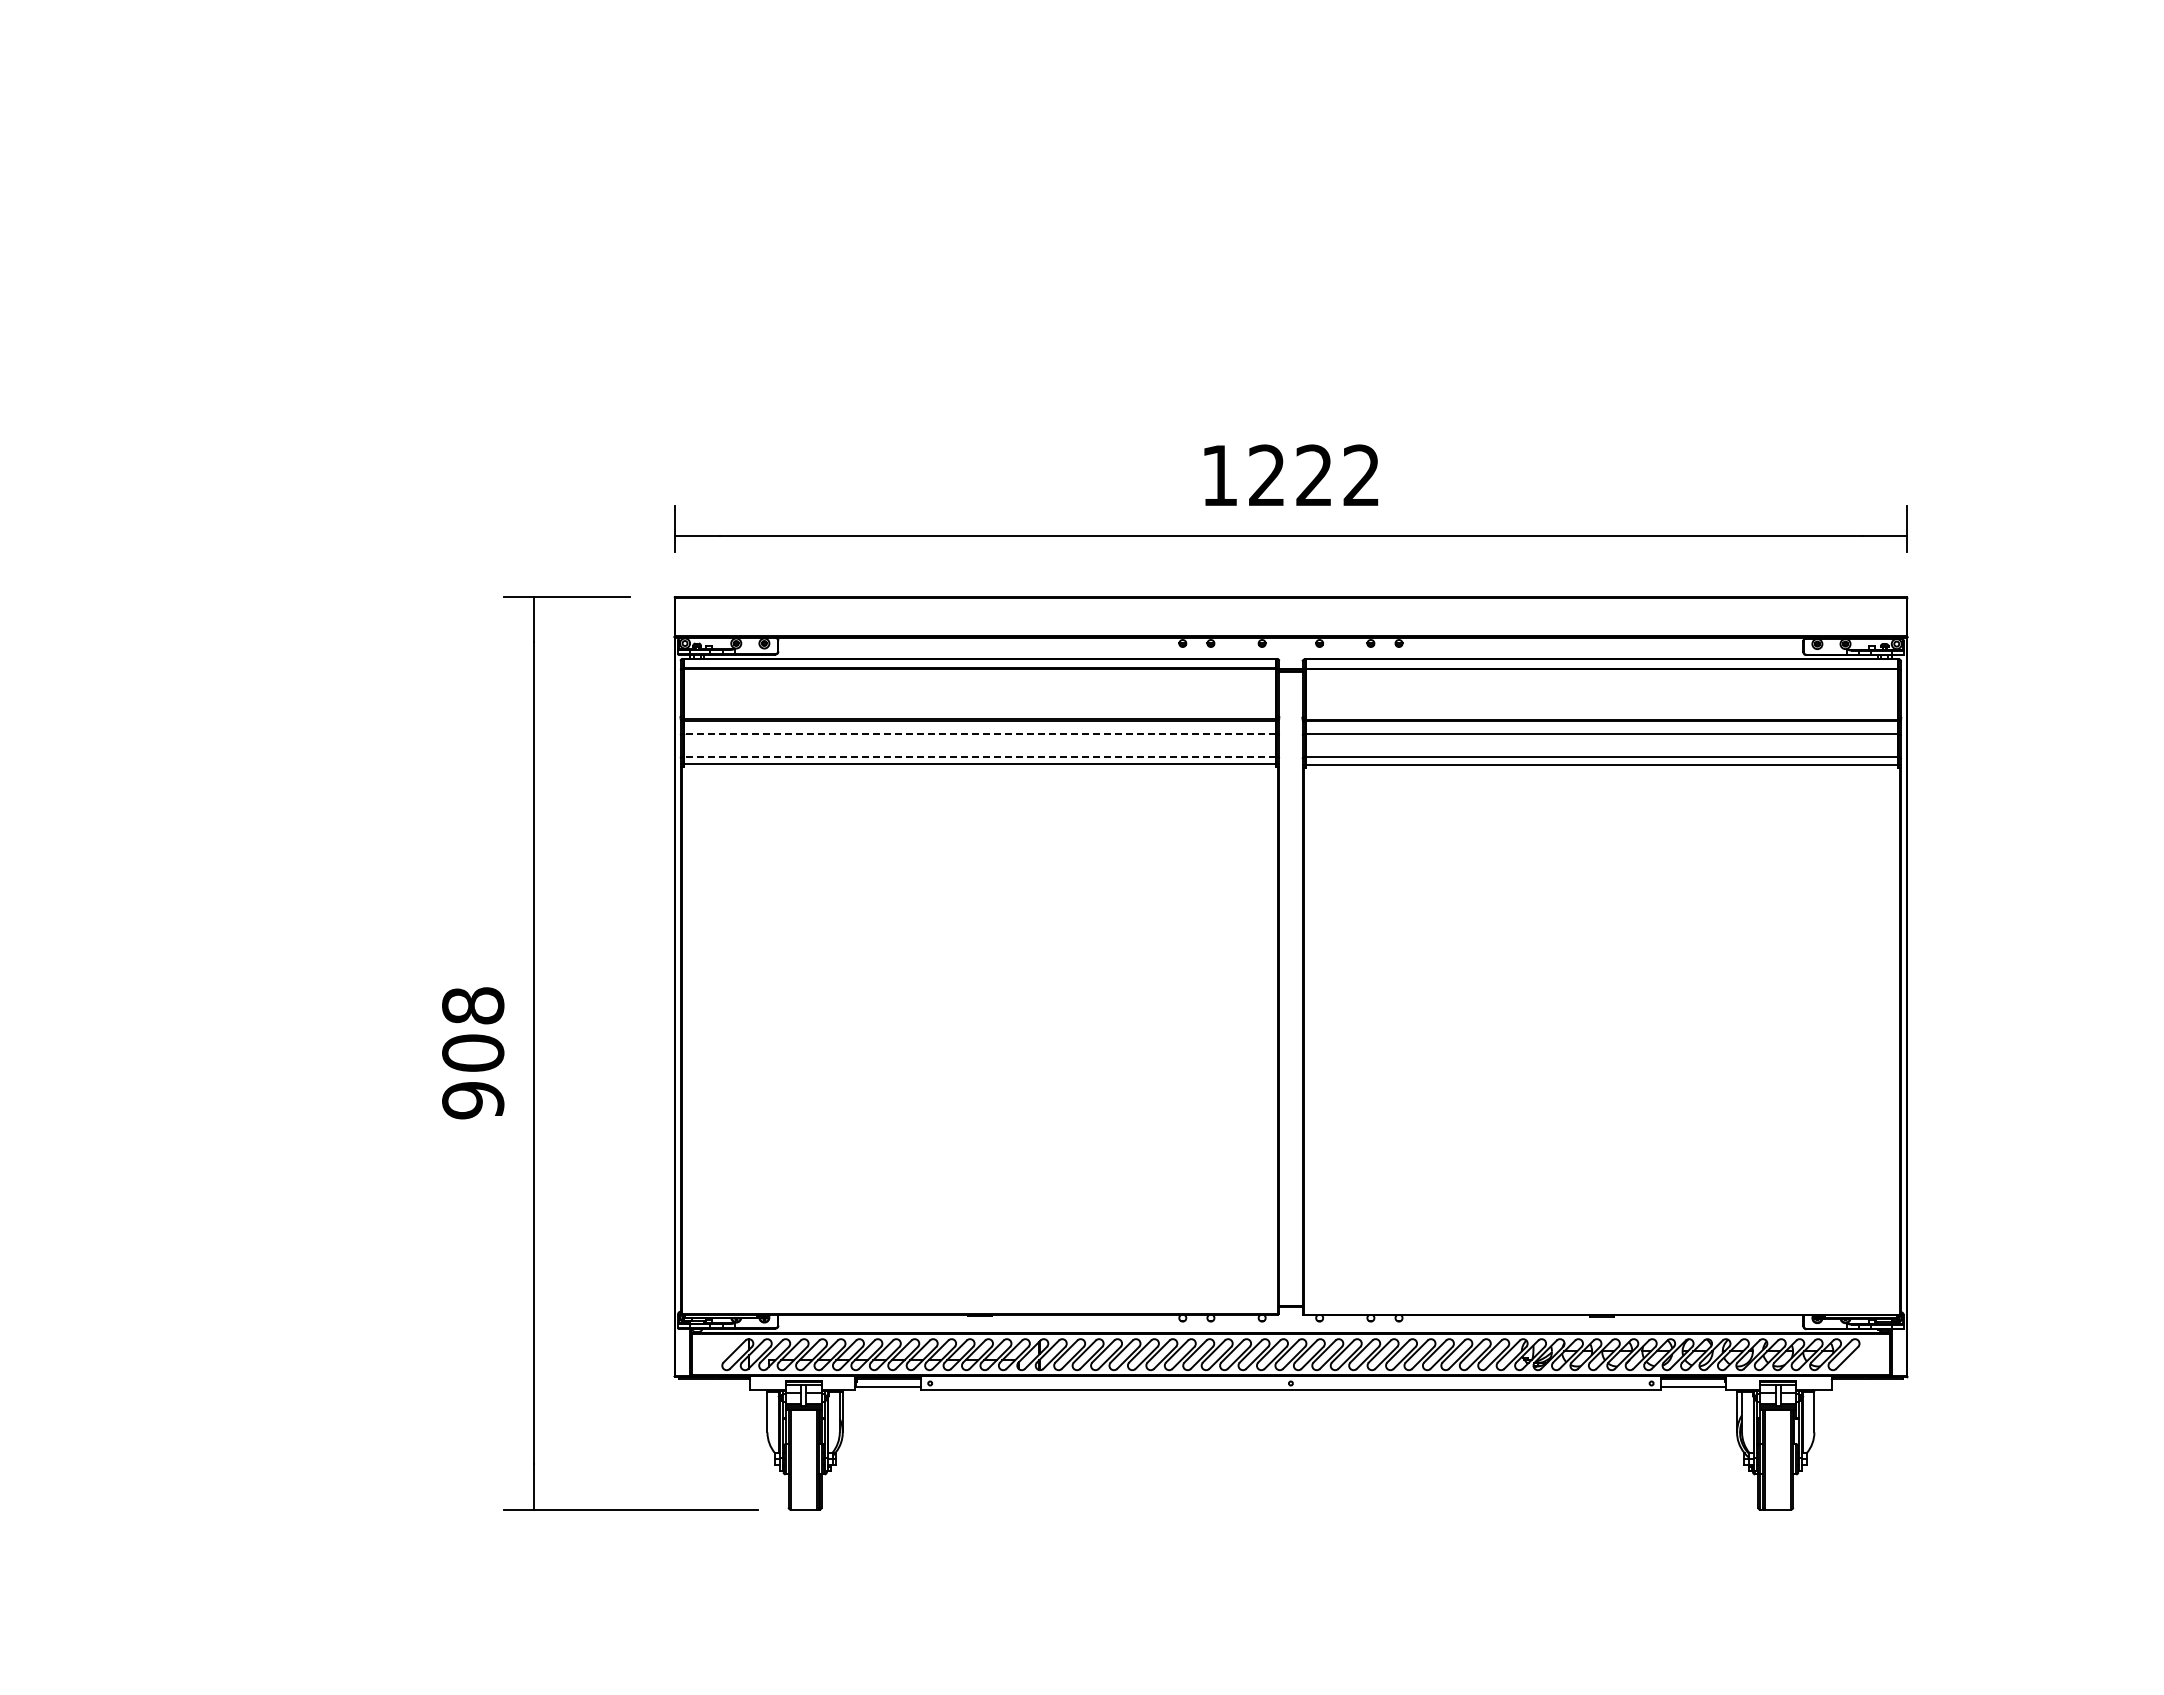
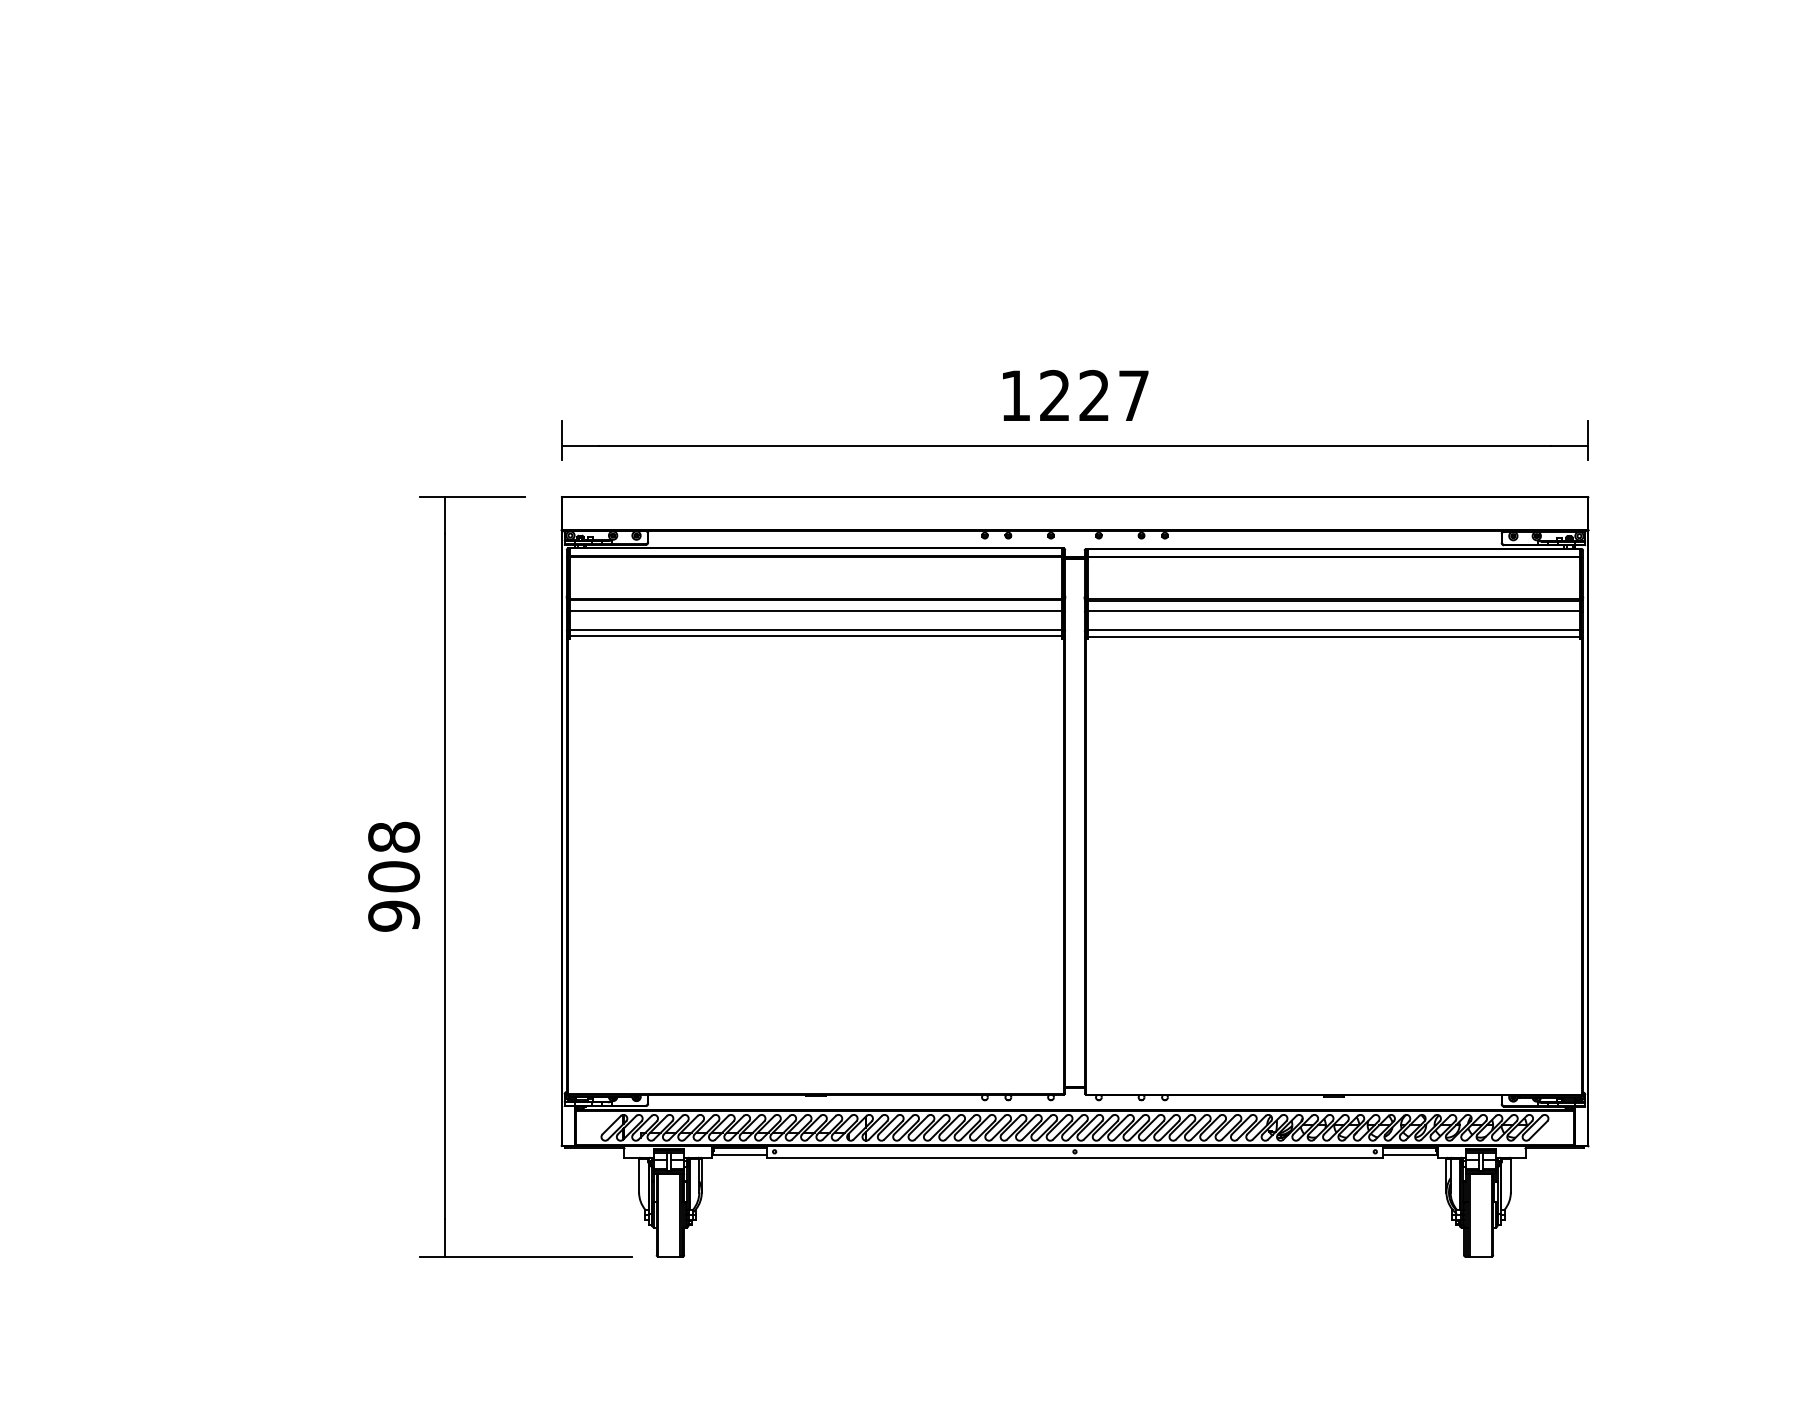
text: (1361, 474) -> (1133, 394), 1222 -> 1227
line: (979, 733) -> (815, 610), dashed -> solid
line: (979, 756) -> (815, 629), dashed -> solid

